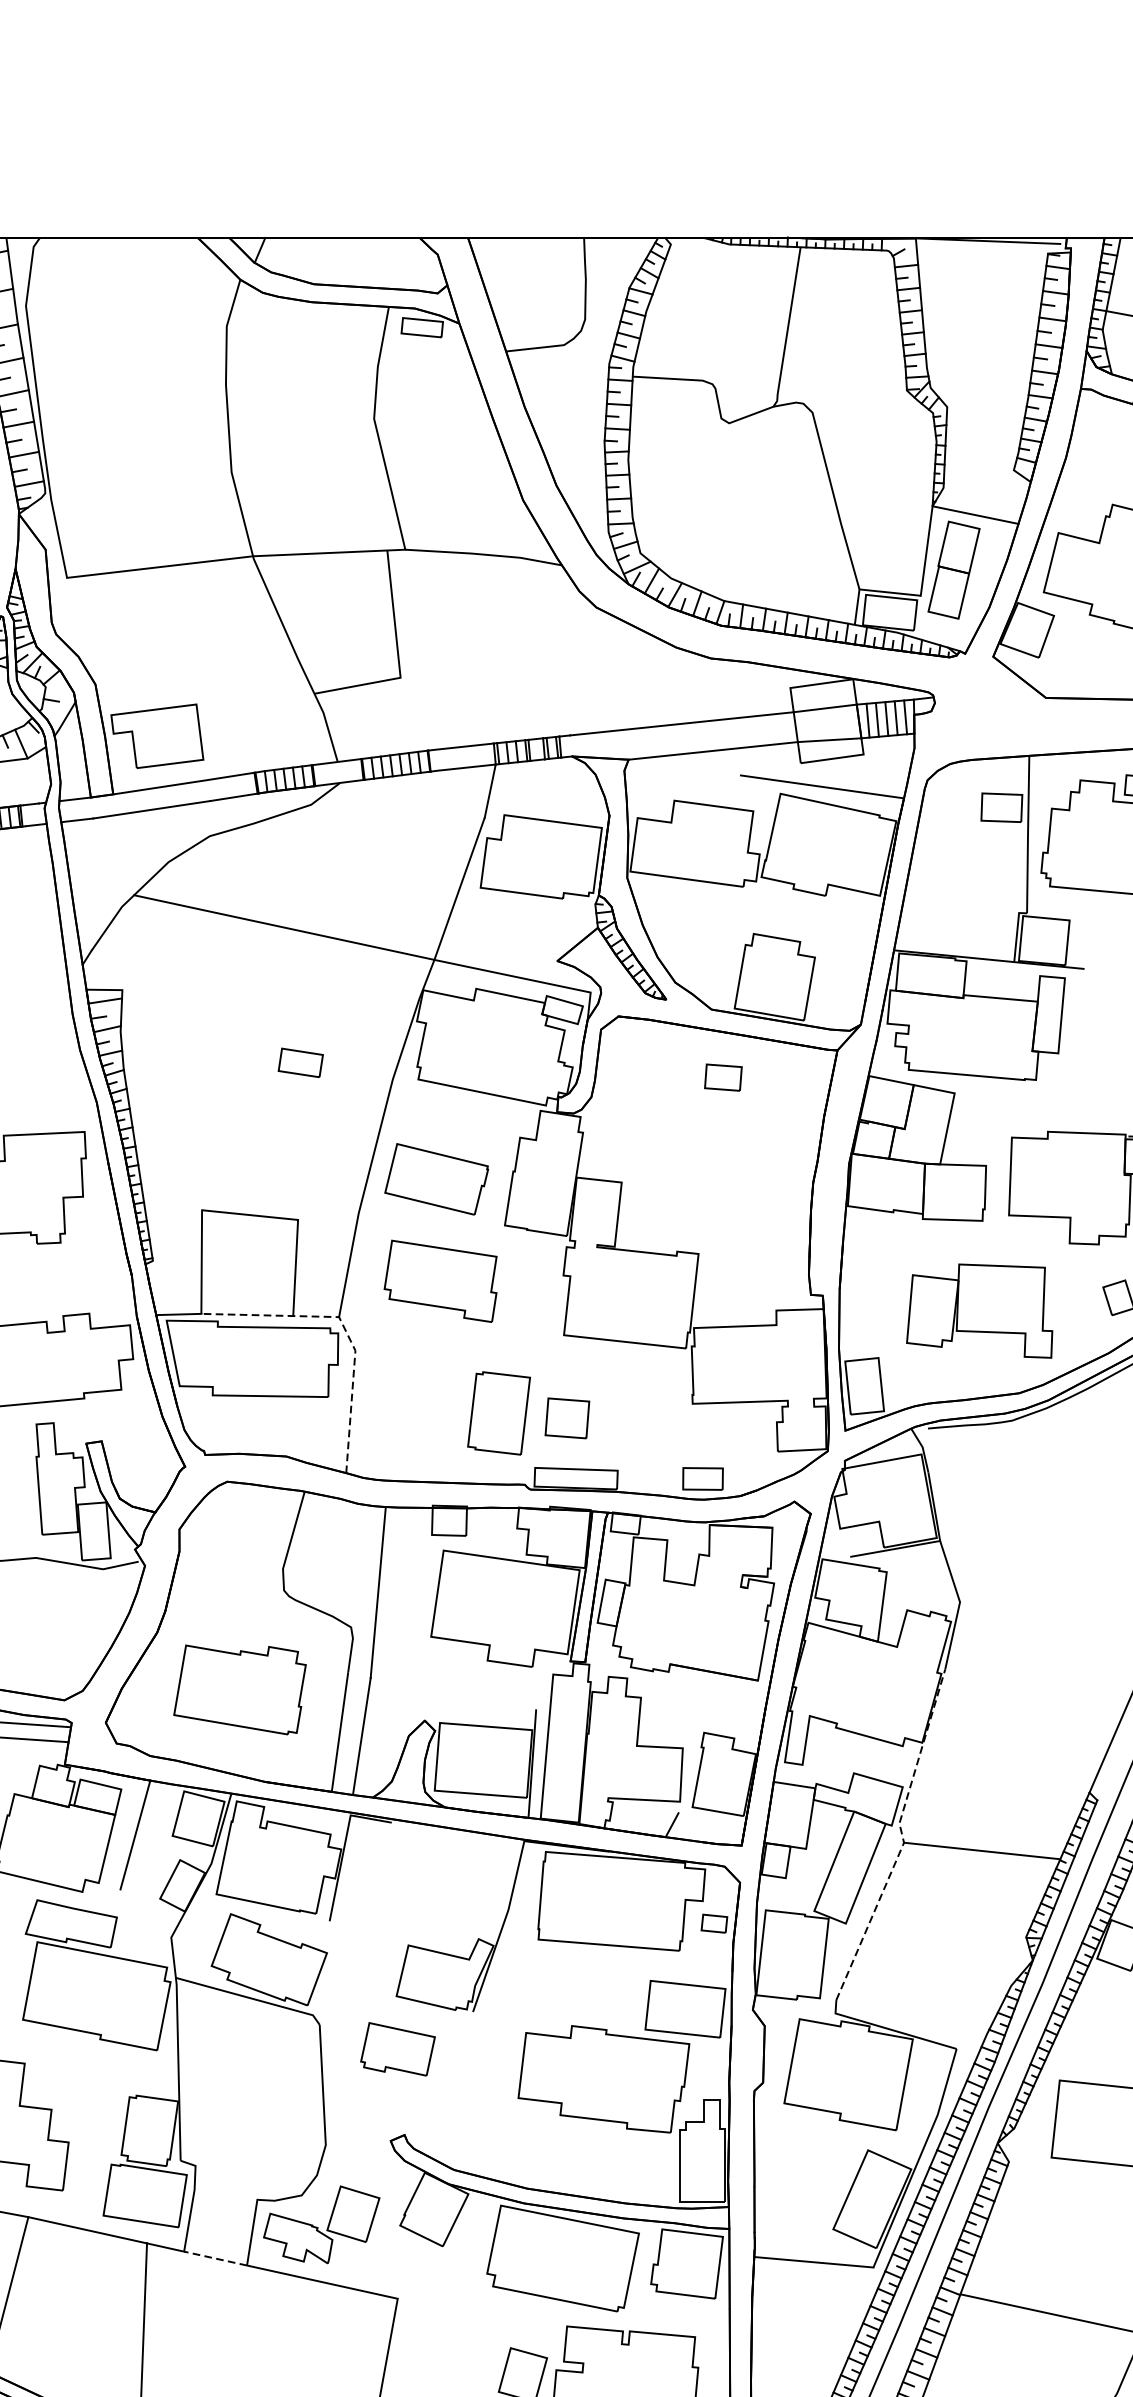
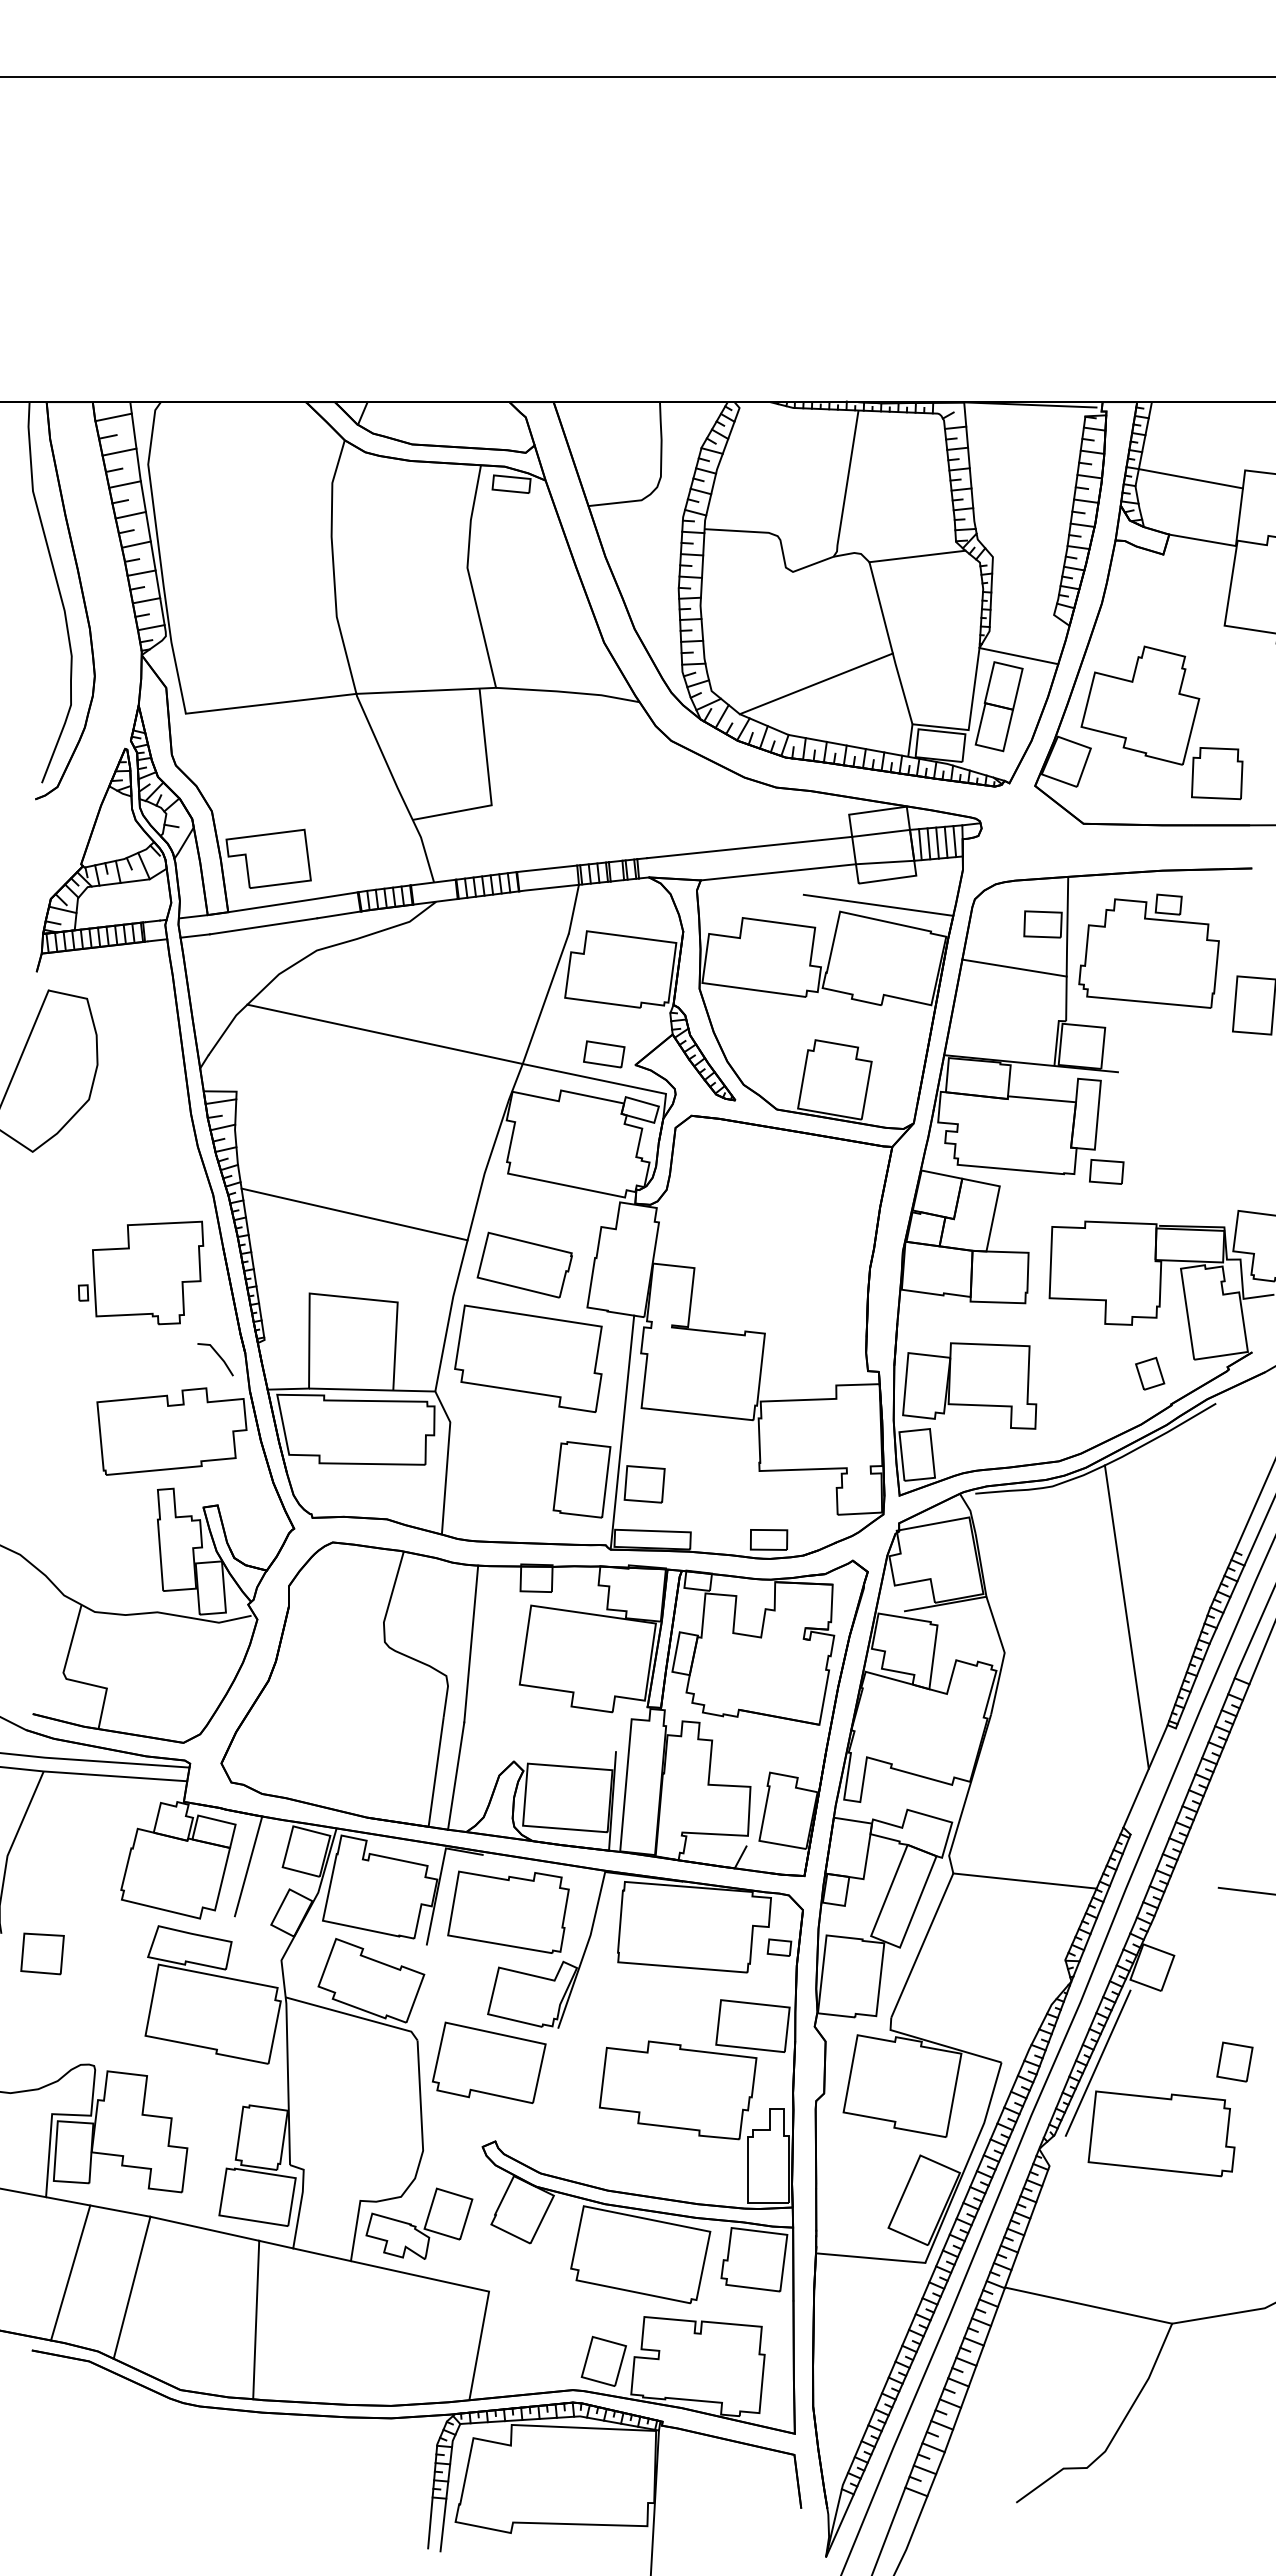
line: (864, 406) -> (917, 556), added
line: (753, 544) -> (815, 683), added
line: (970, 854) -> (1014, 967), added
part: (301, 1062) -> (604, 1054), moved
part: (723, 1077) -> (1106, 1171), moved
line: (250, 1124) -> (354, 1214), added
line: (102, 1278) -> (218, 1356), added
part: (440, 1281) -> (528, 1358), size x1.43
part: (979, 1310) -> (969, 1385), moved
line: (343, 1326) -> (439, 1400), dashed -> solid
line: (543, 1361) -> (622, 1432), added
line: (1092, 1562) -> (1126, 1616), added
part: (240, 1688) -> (508, 1911), moved
line: (903, 1837) -> (952, 1868), dashed -> solid
part: (398, 2048) -> (489, 2062), size x1.67
line: (1061, 2048) -> (1097, 2062), added
line: (216, 2258) -> (322, 2254), dashed -> solid

